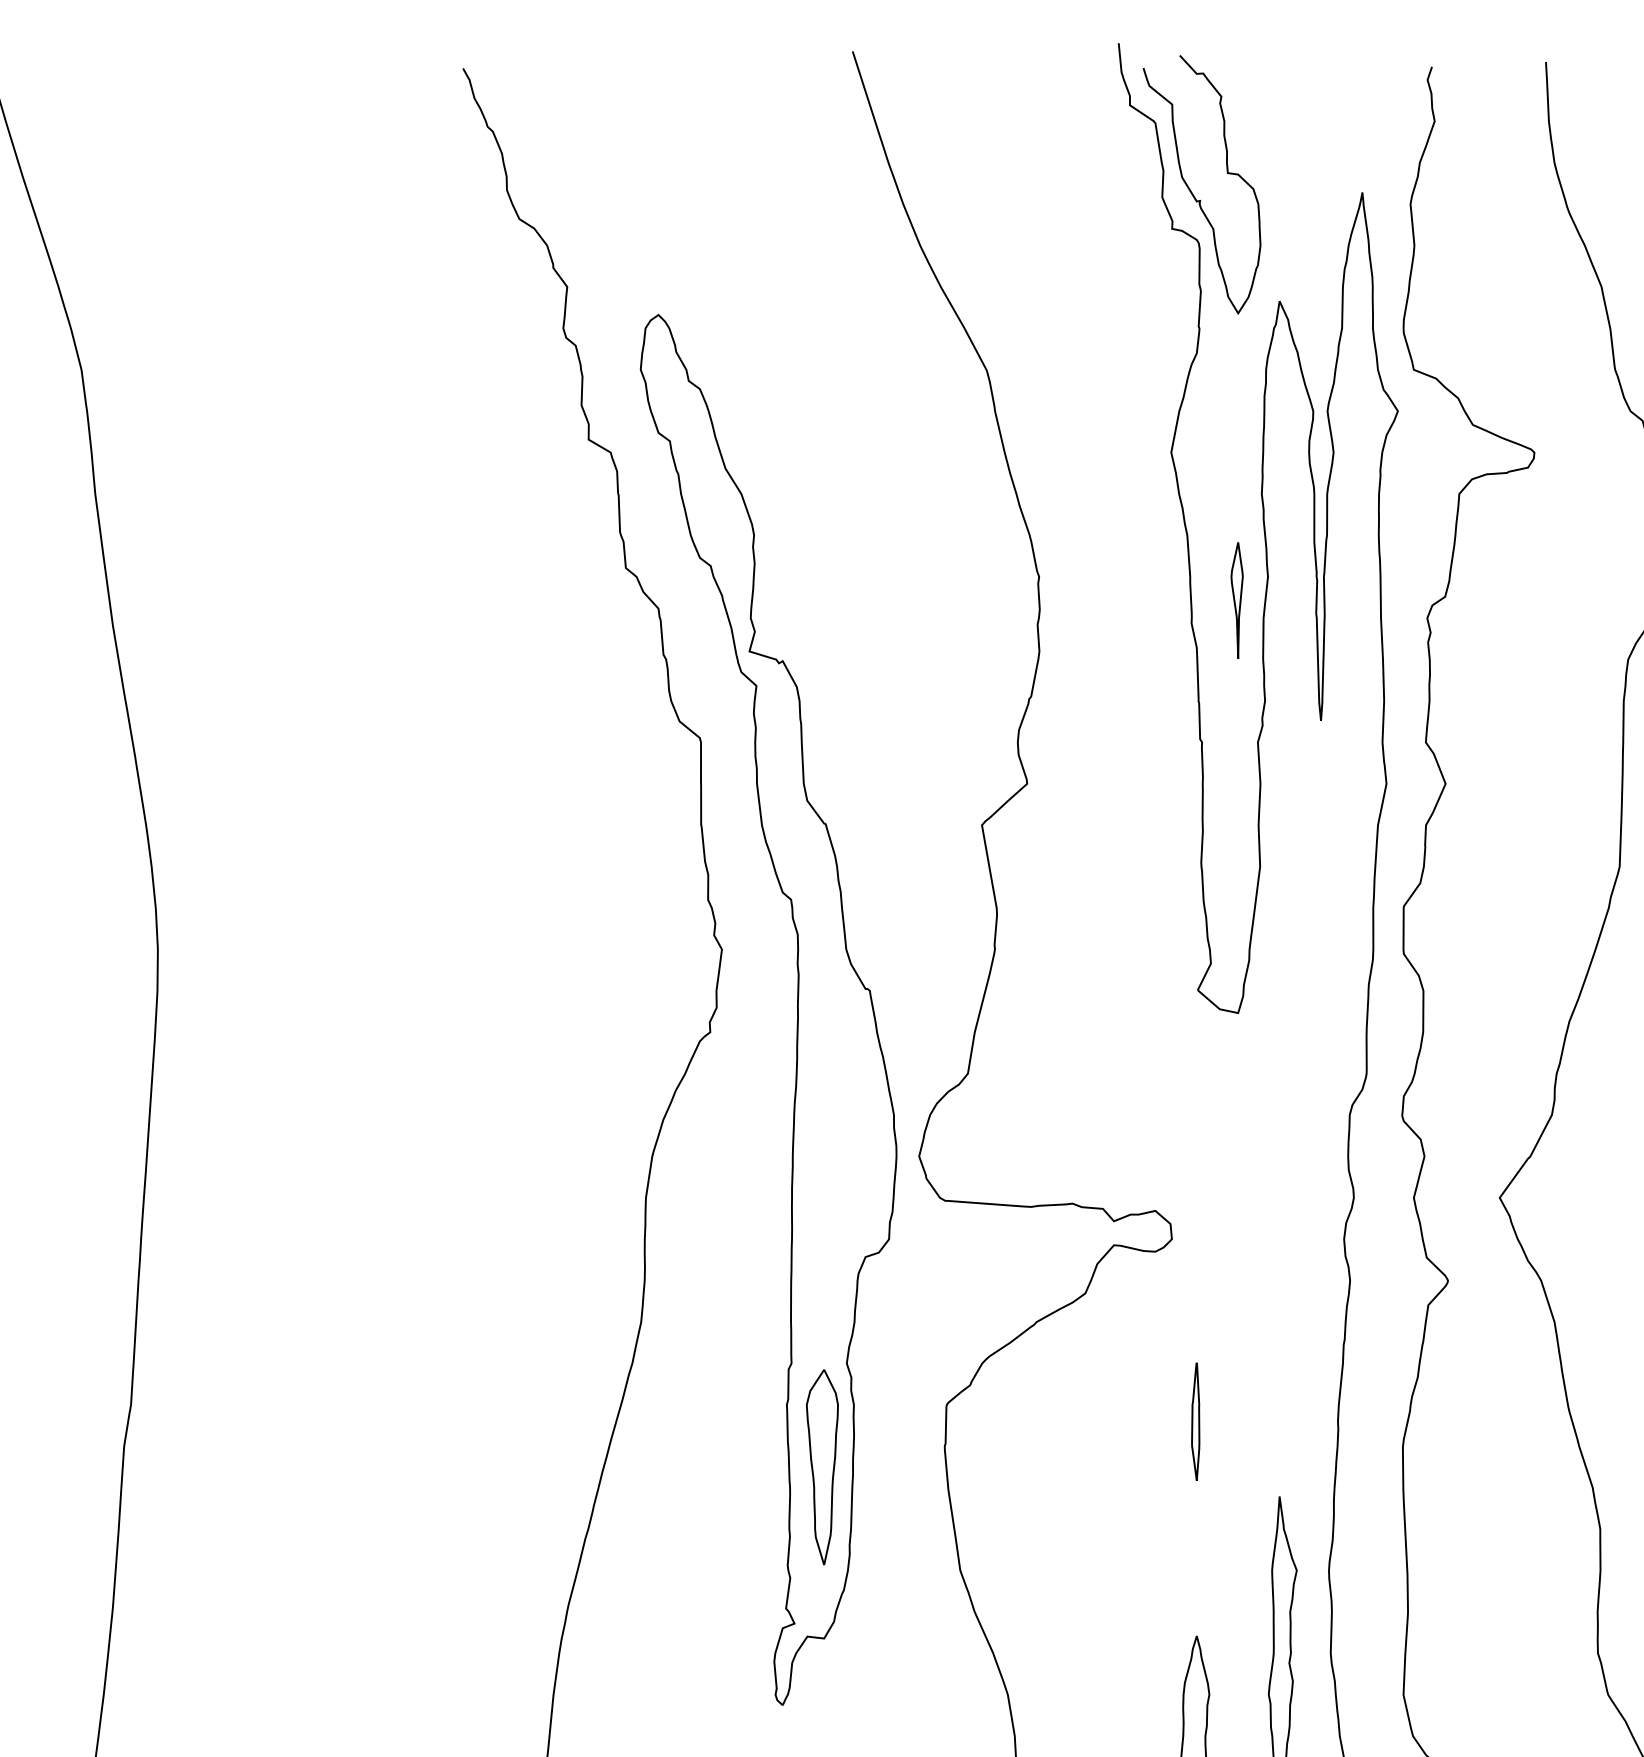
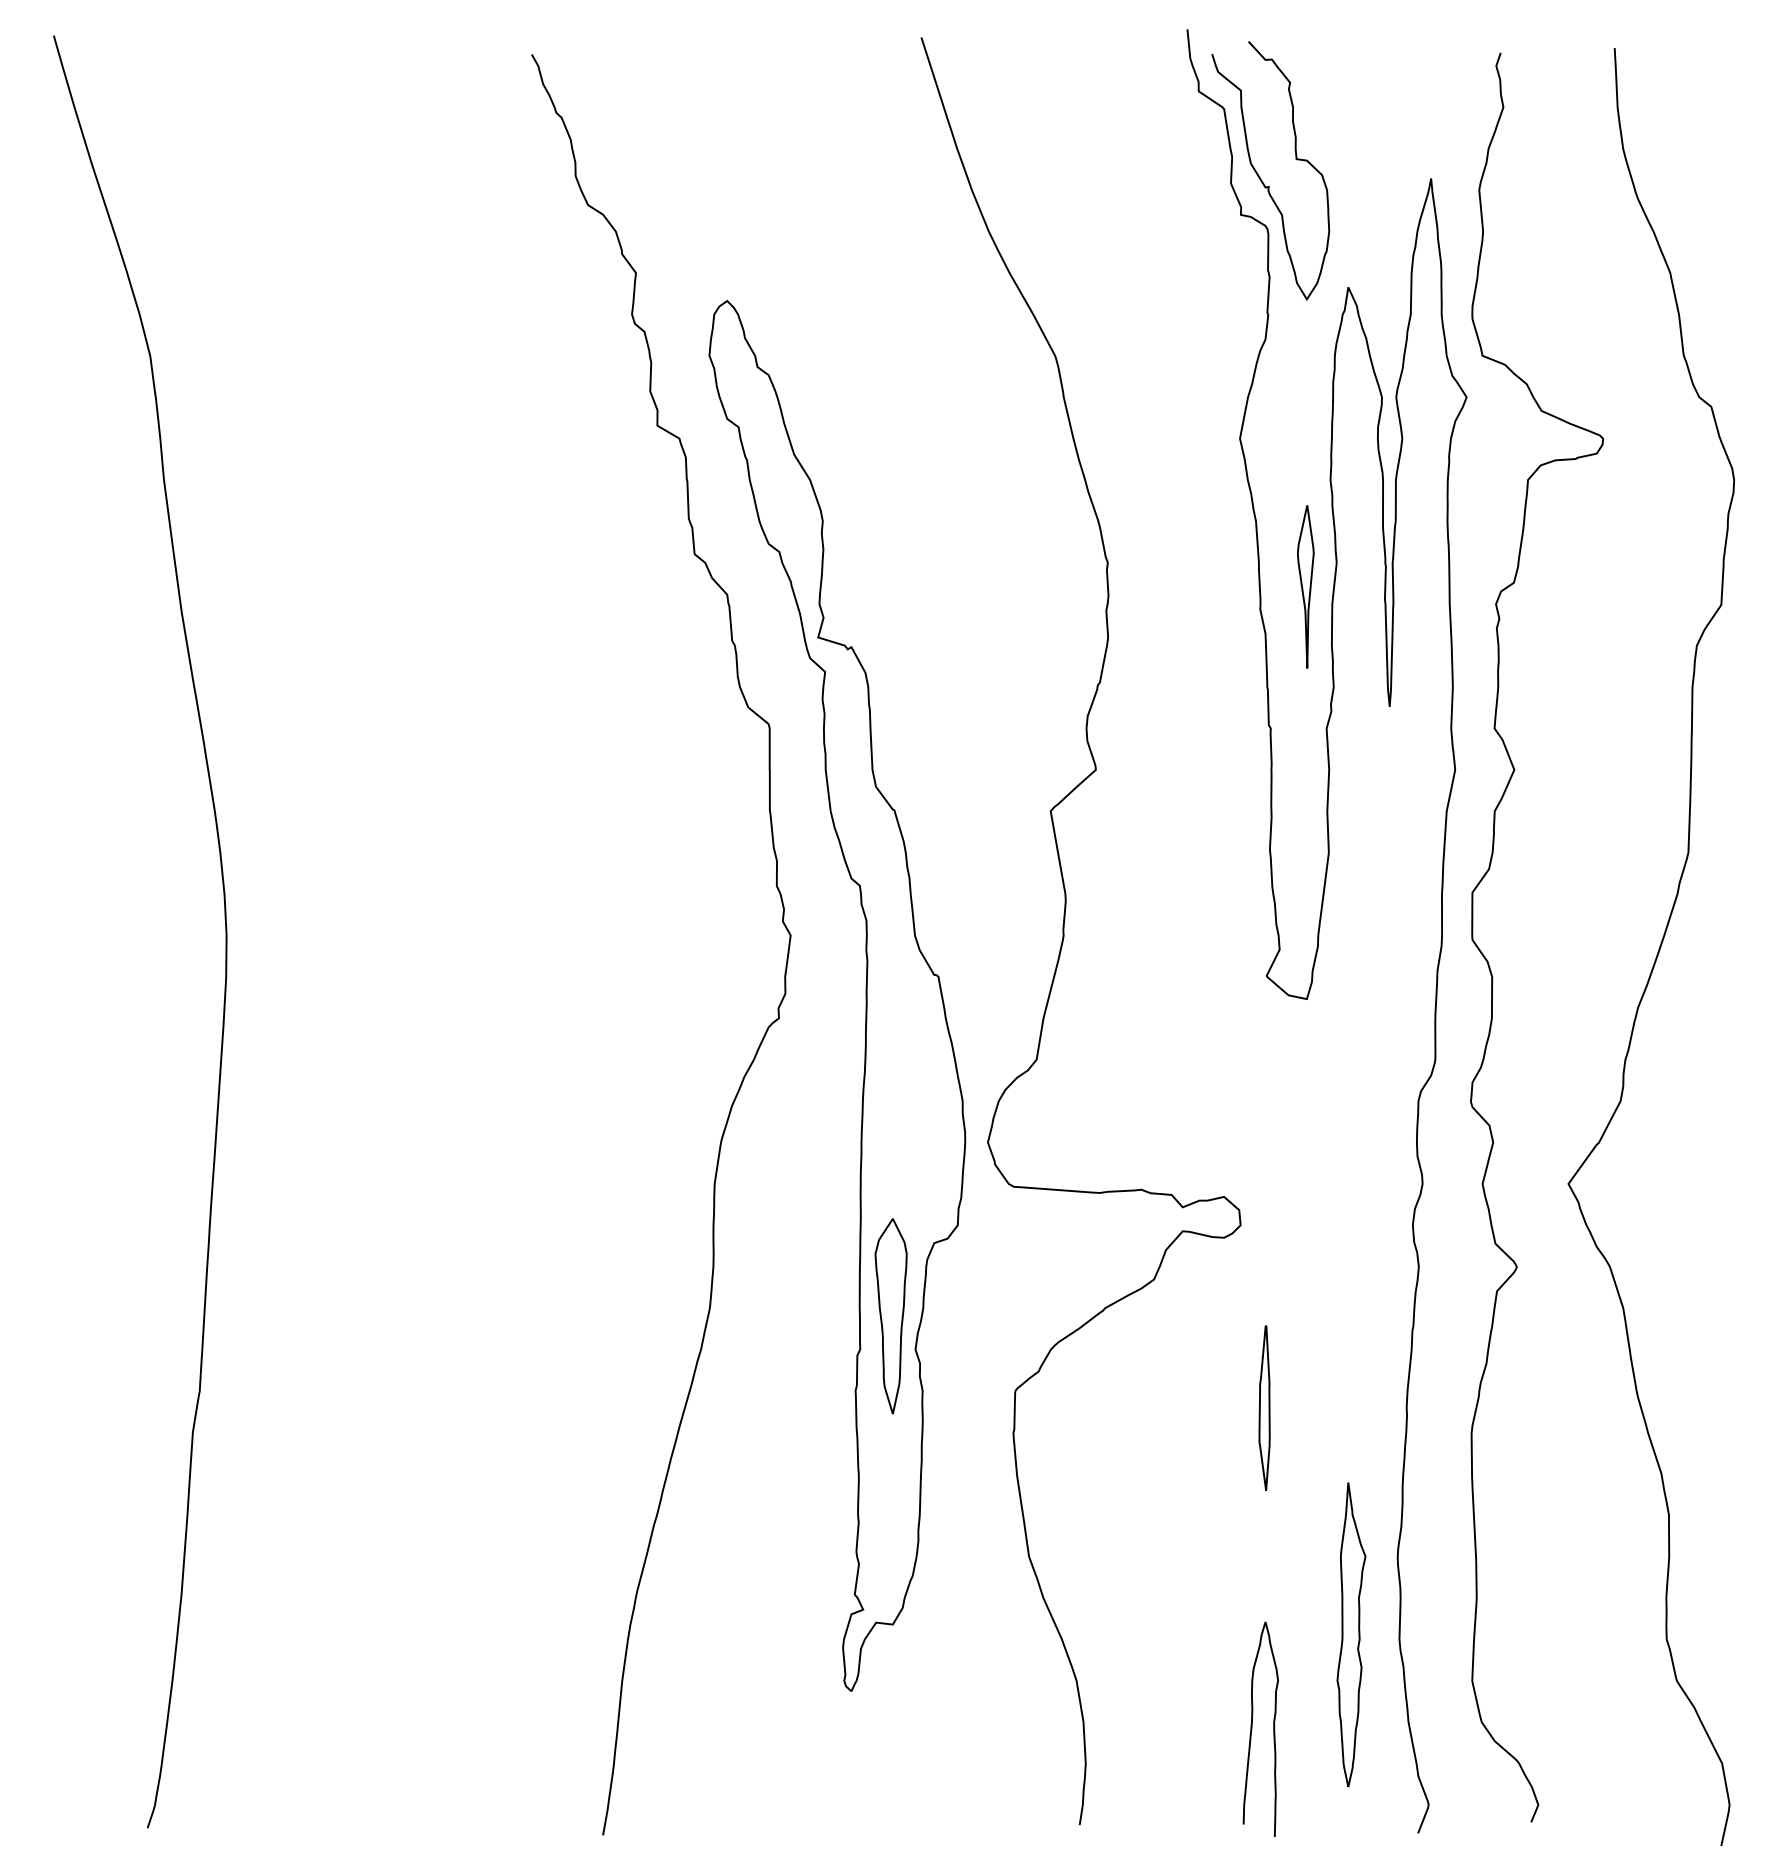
part: (1236, 600) -> (1305, 586), size x1.4
part: (1194, 1421) -> (1263, 1407), size x1.4
part: (821, 1467) -> (890, 1316), moved

